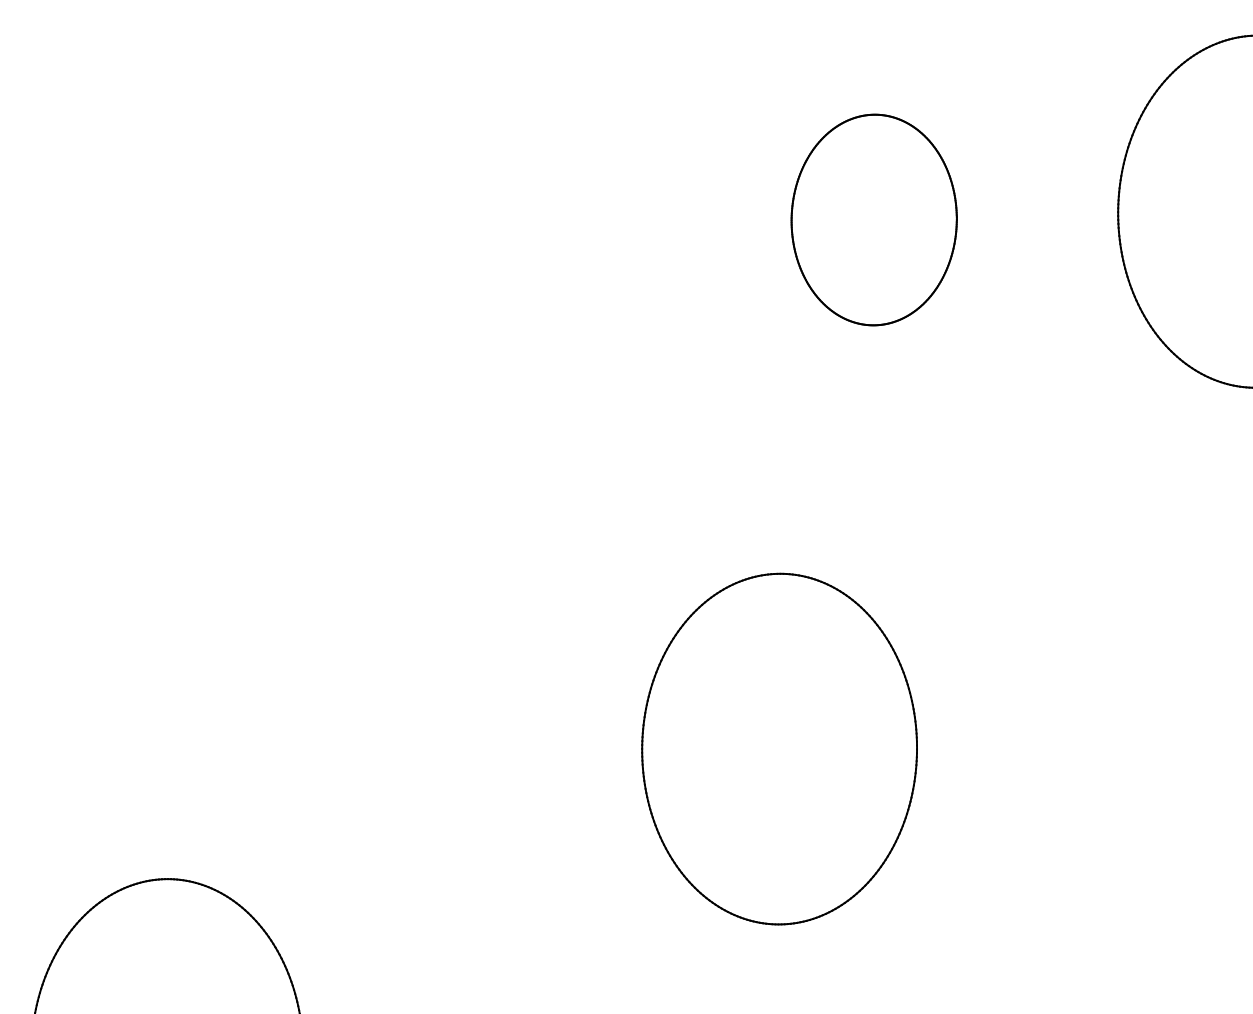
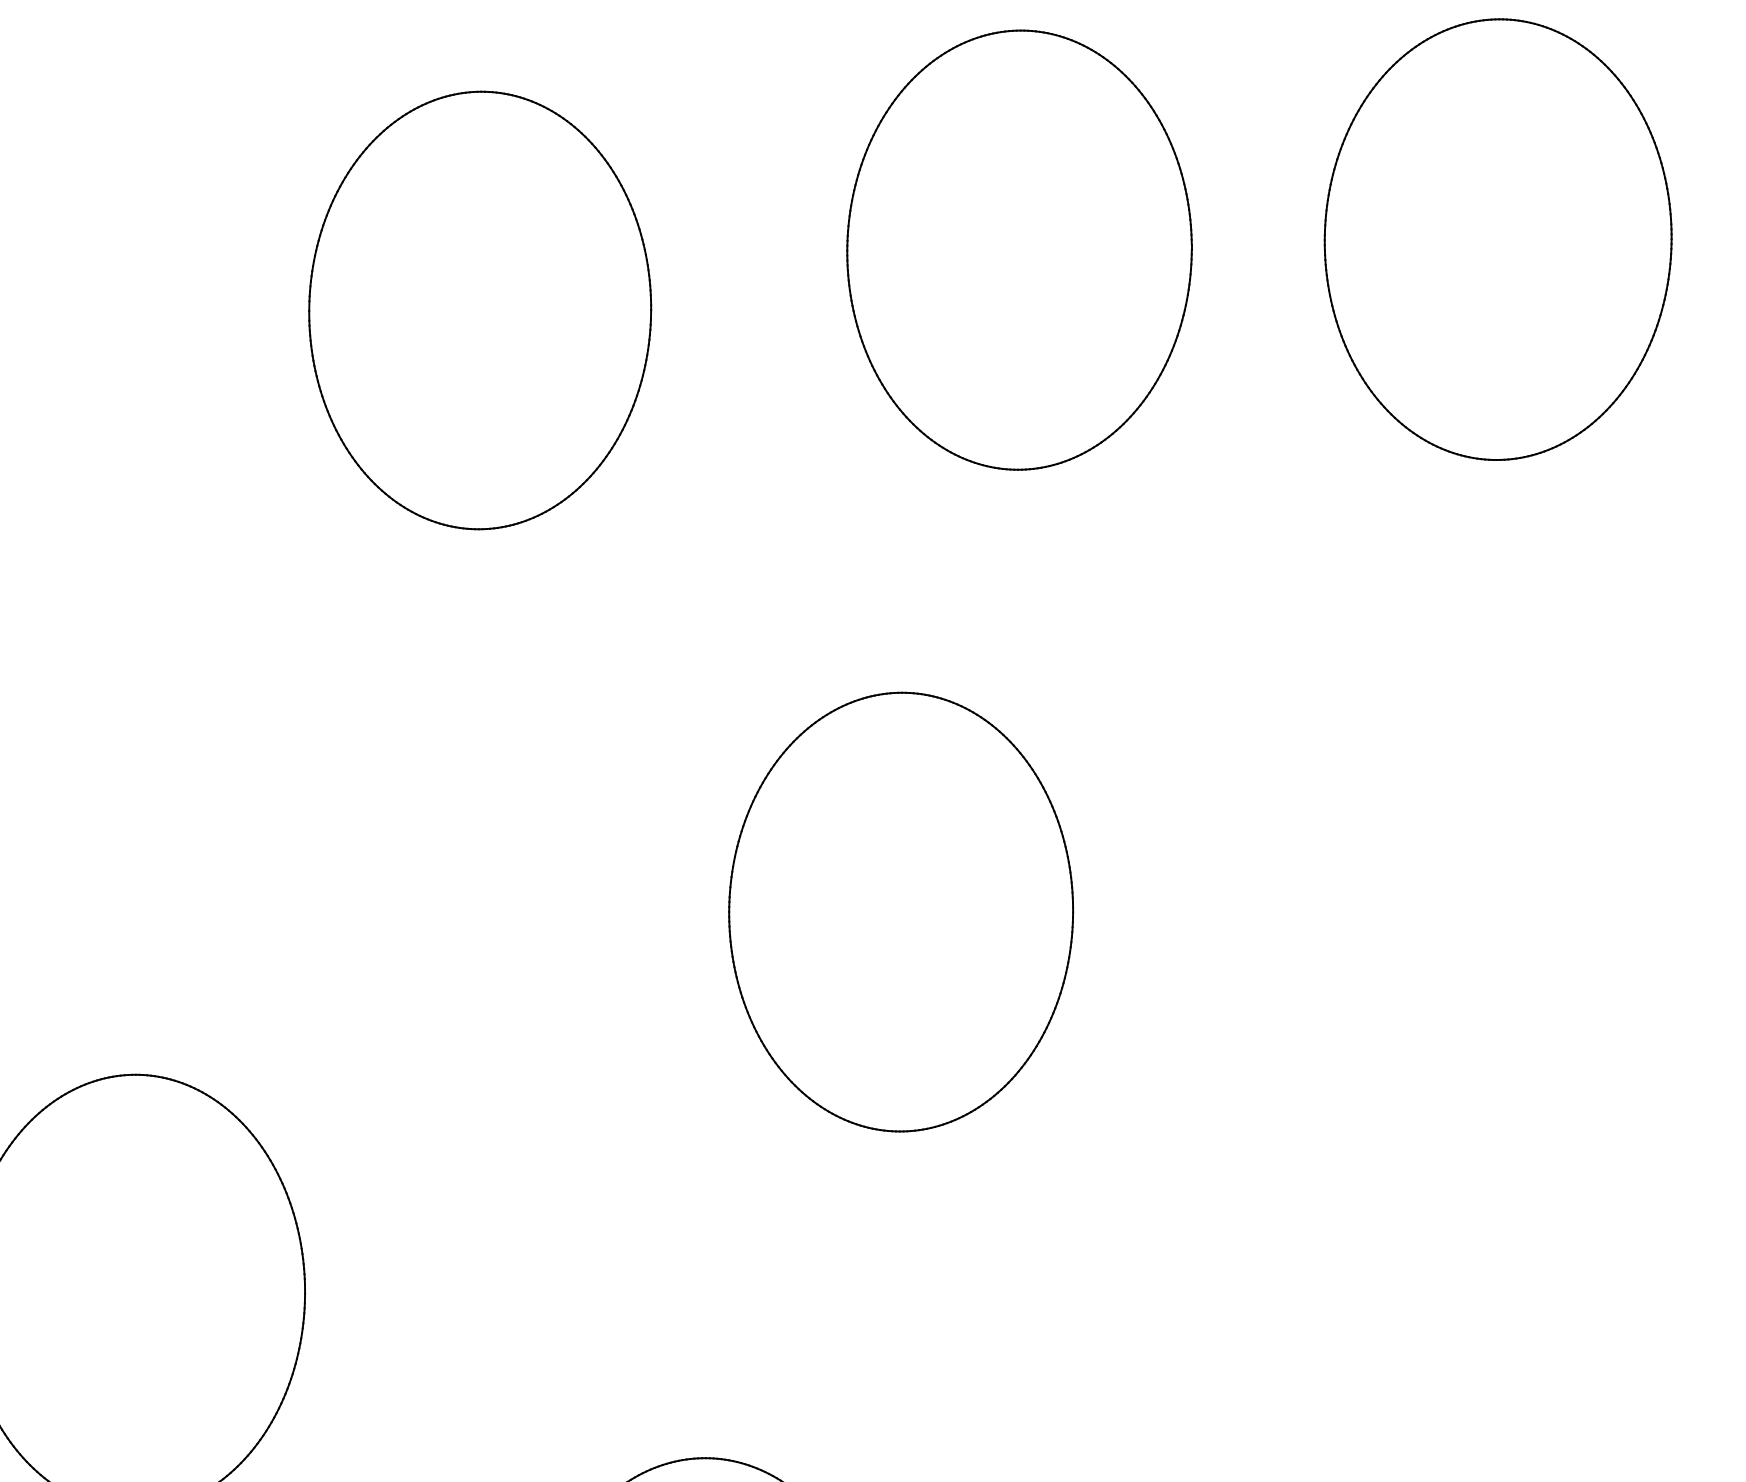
part: (874, 219) -> (1019, 249), size x1.67
part: (443, 268) -> (480, 310), added

